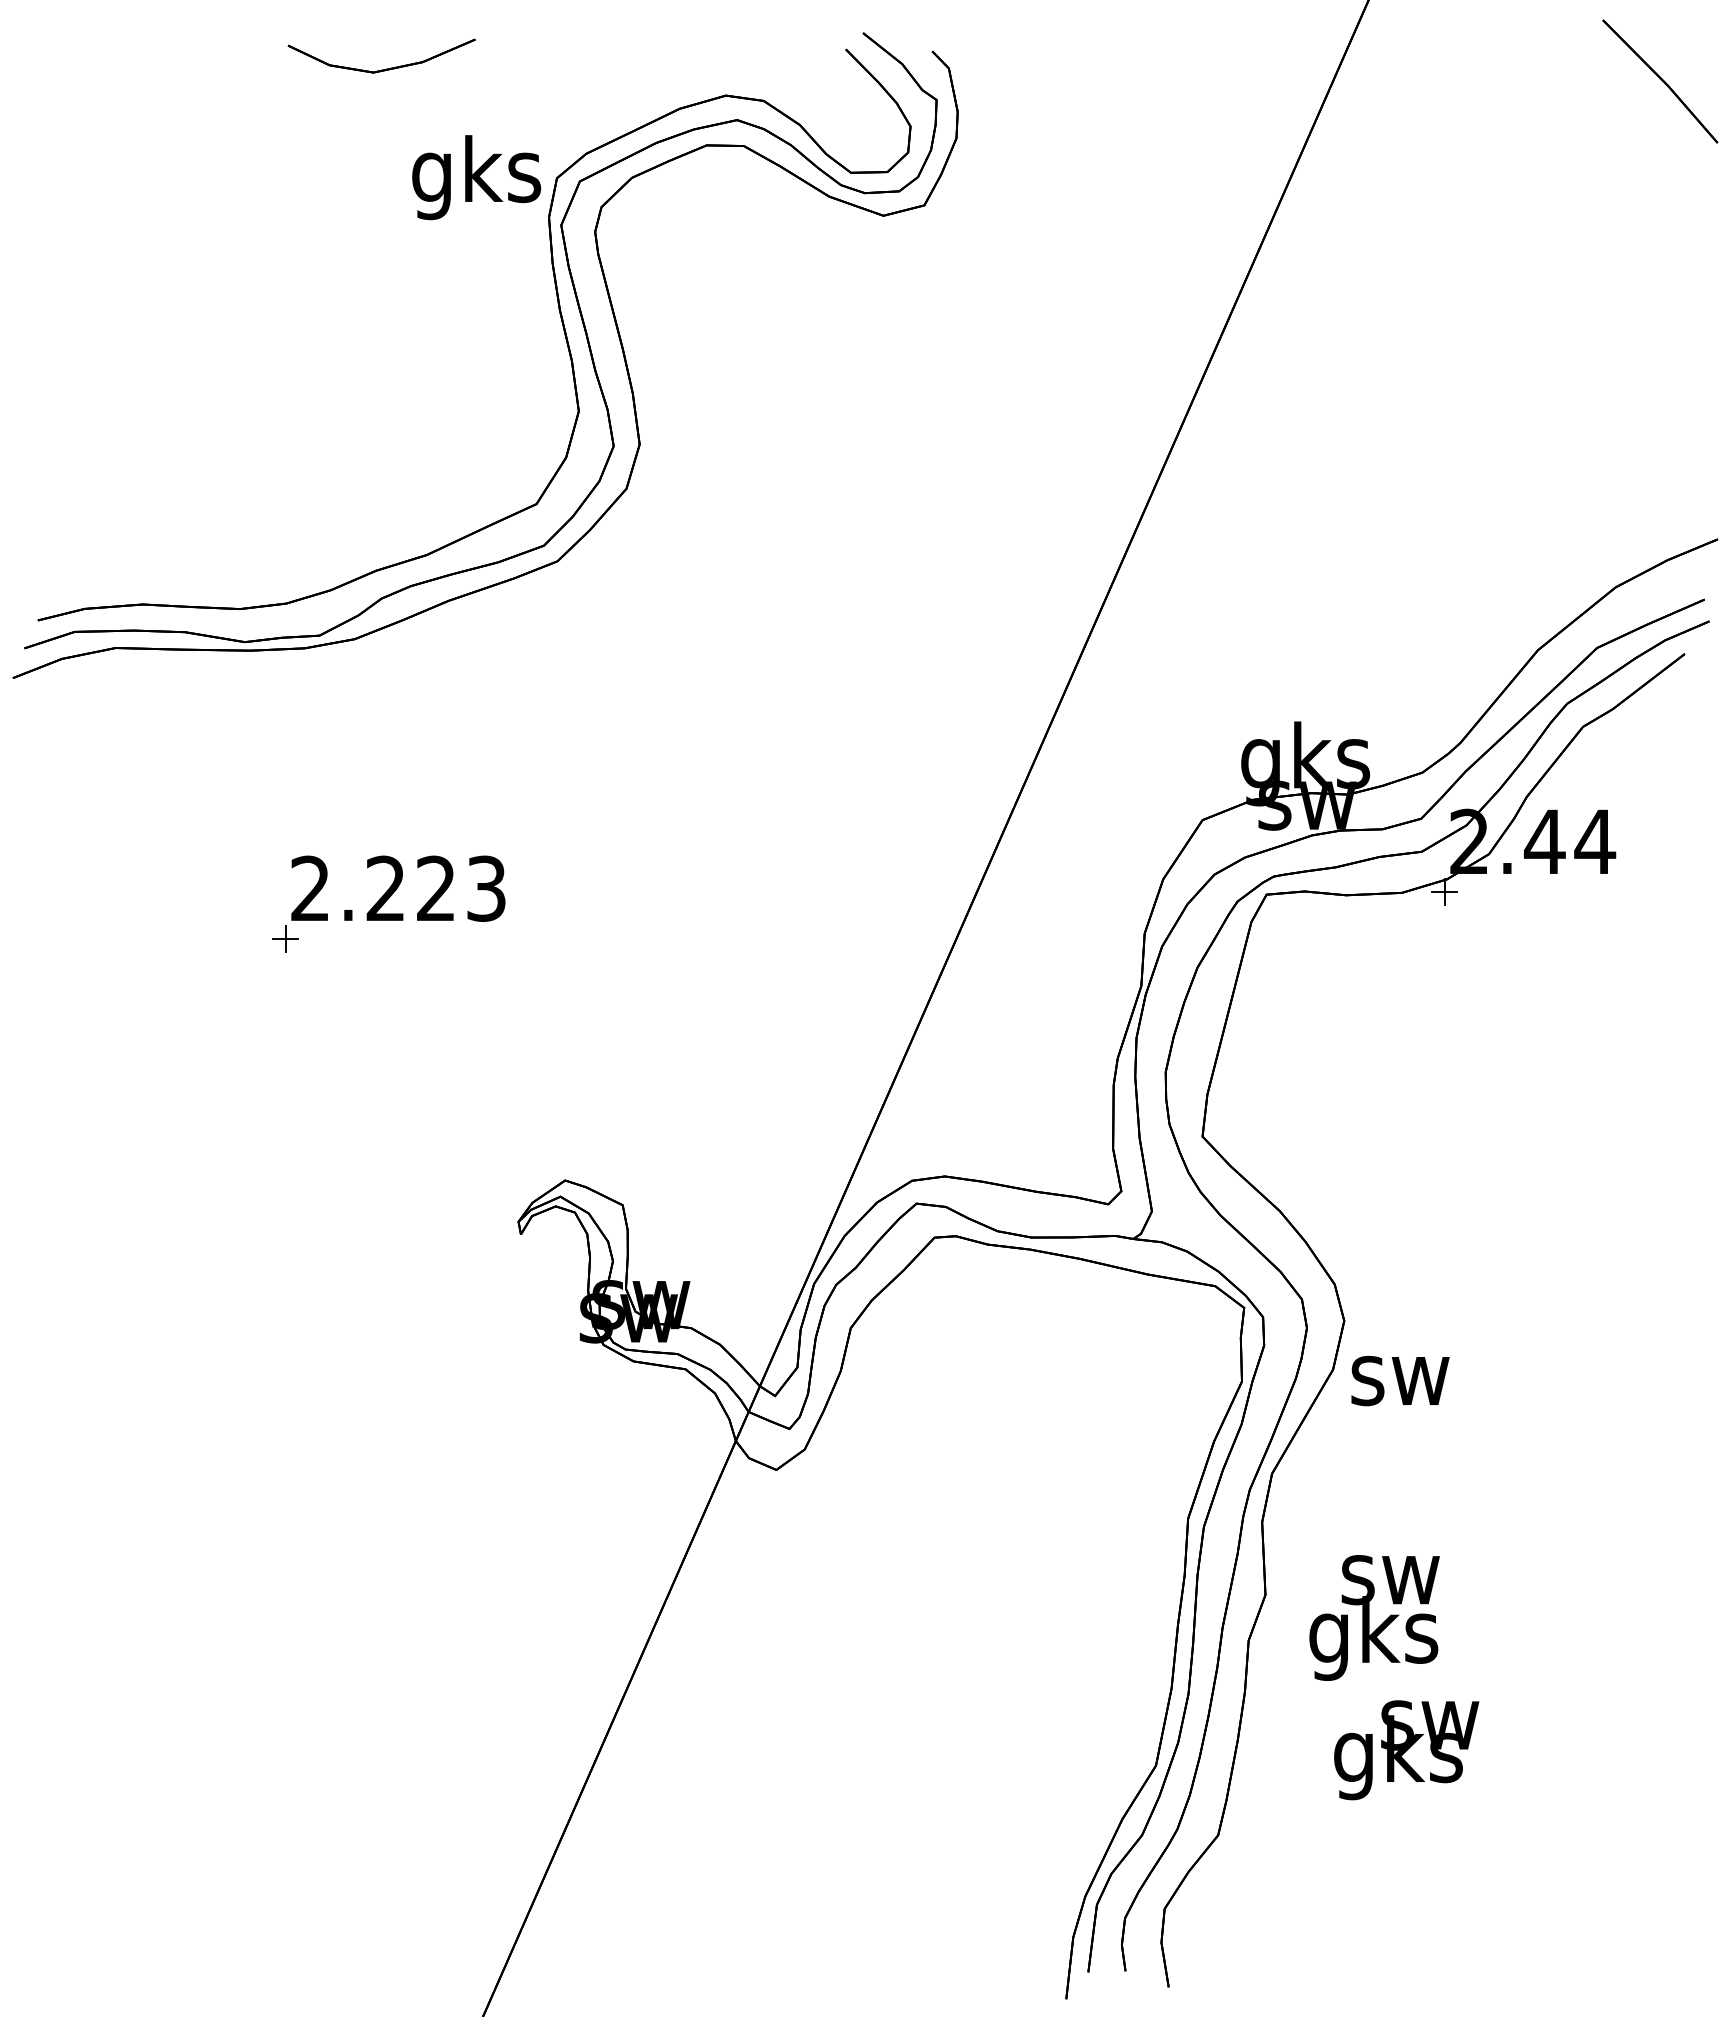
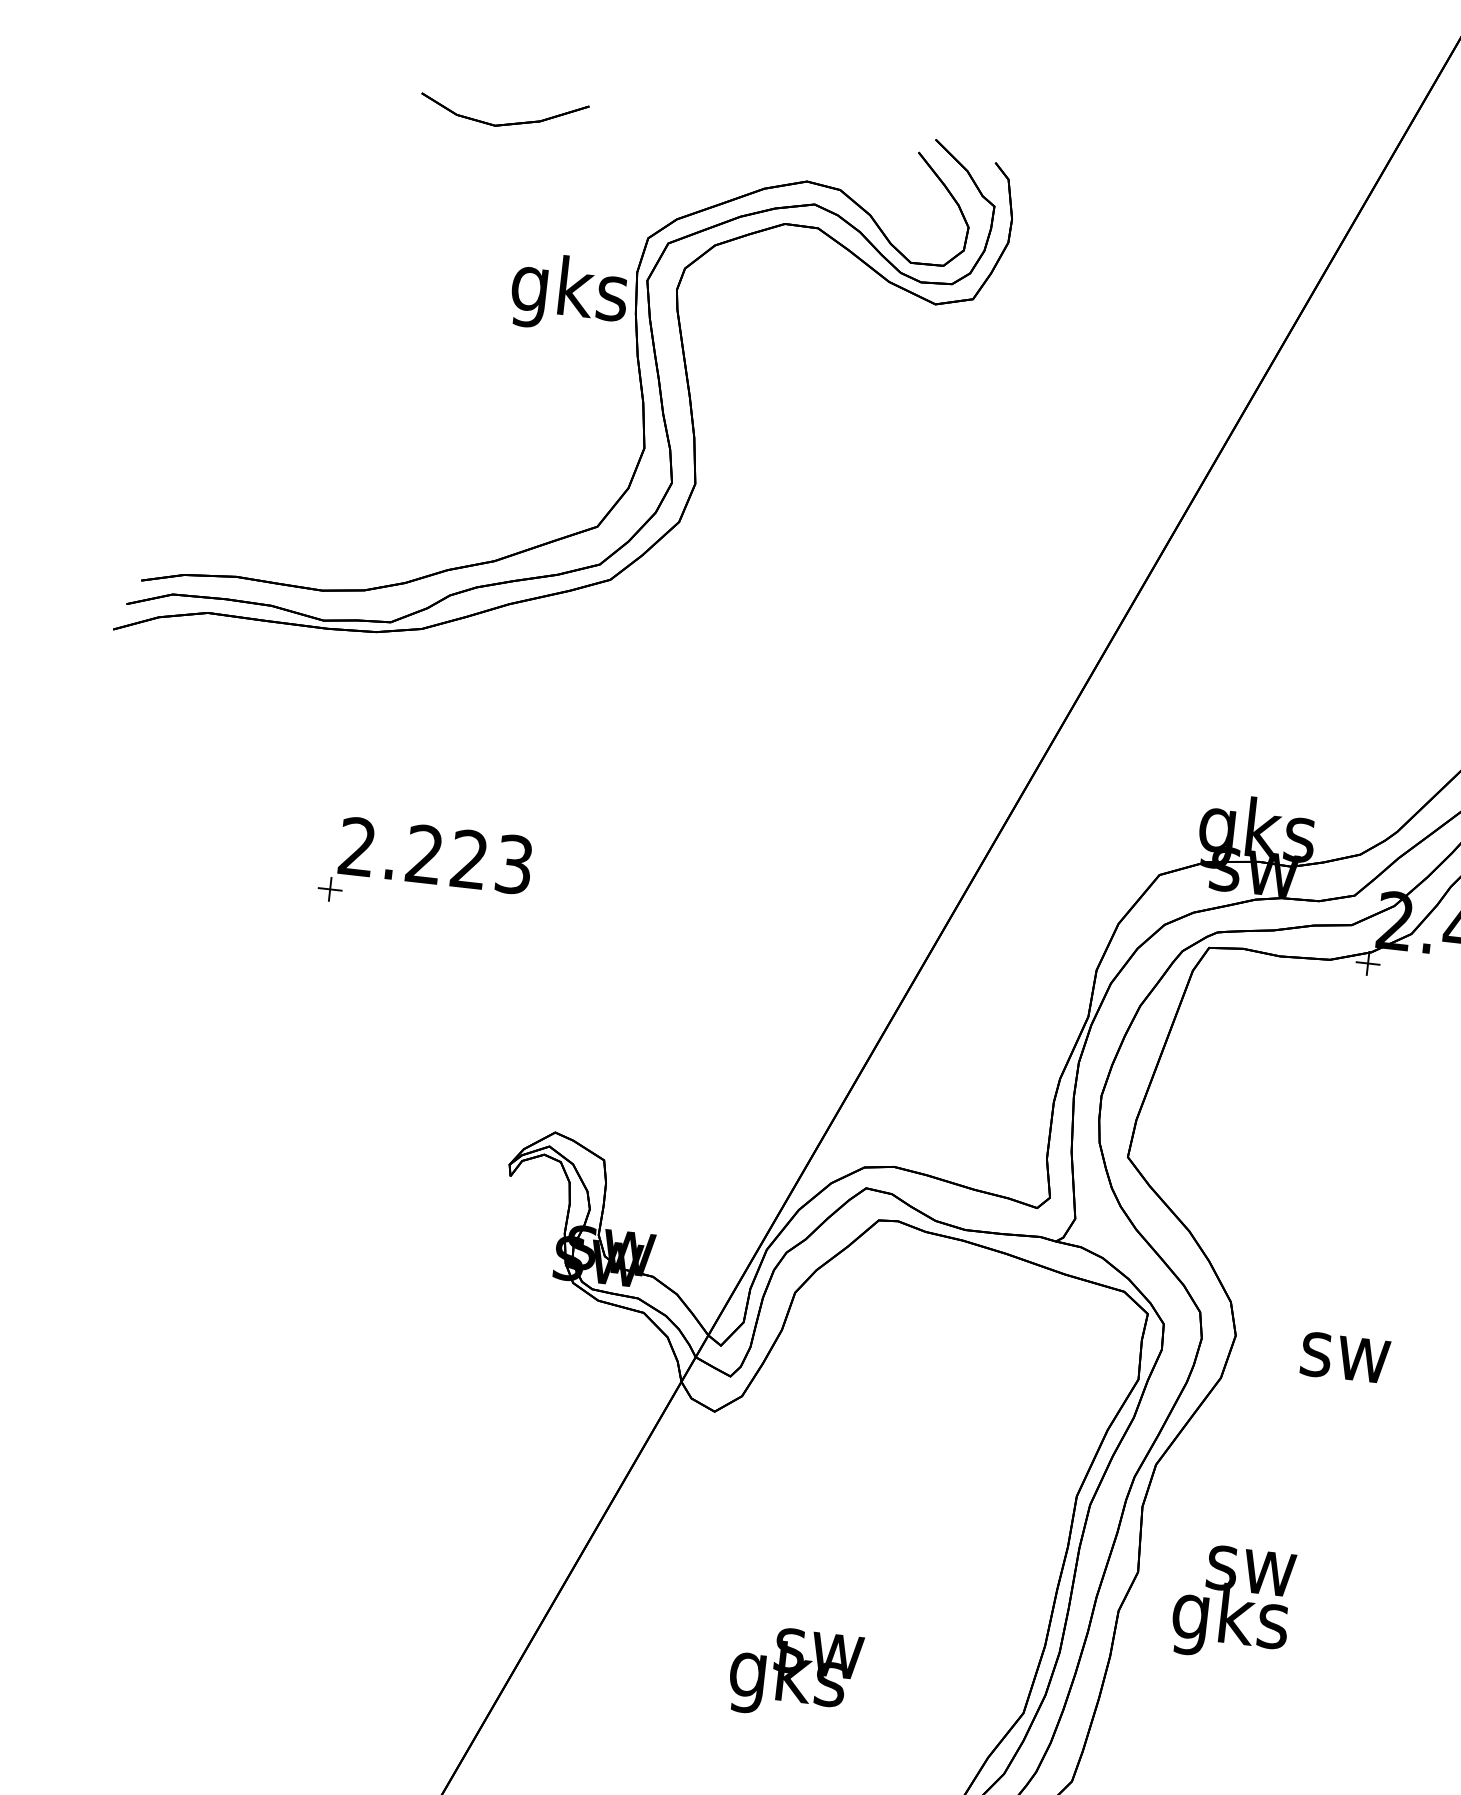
text: (476, 177) -> (569, 293), moved
text: (1400, 1380) -> (1345, 1357), moved
text: (1406, 1750) -> (795, 1673), moved

